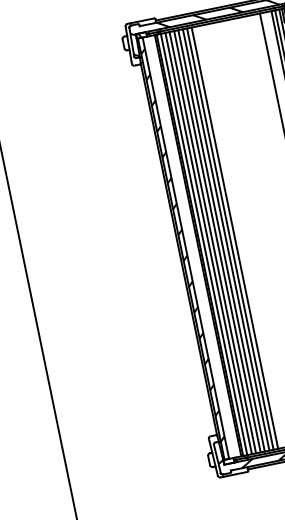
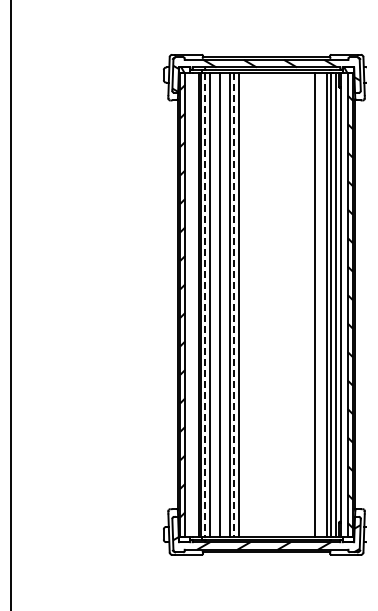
line: (230, 239) -> (234, 305), solid -> dashed
line: (221, 240) -> (224, 304), removed
line: (213, 242) -> (215, 304), removed
line: (204, 245) -> (205, 305), solid -> dashed

